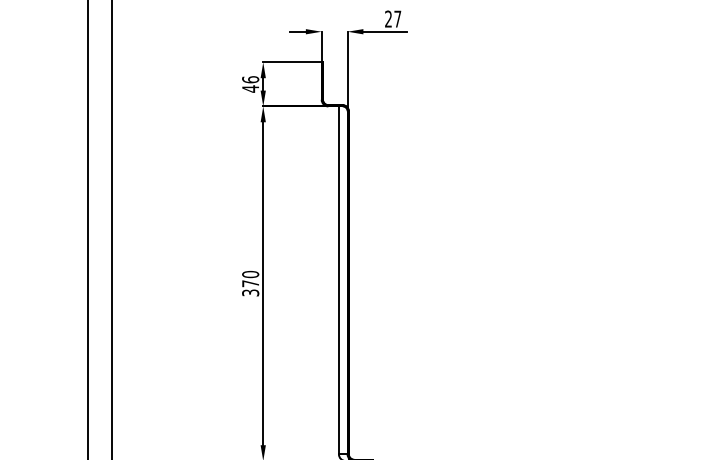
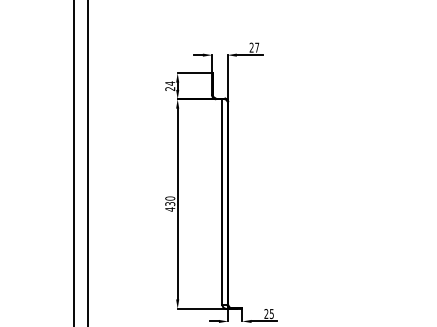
text: (251, 84) -> (170, 86), 46 -> 24
text: (251, 287) -> (170, 206), 370 -> 430

